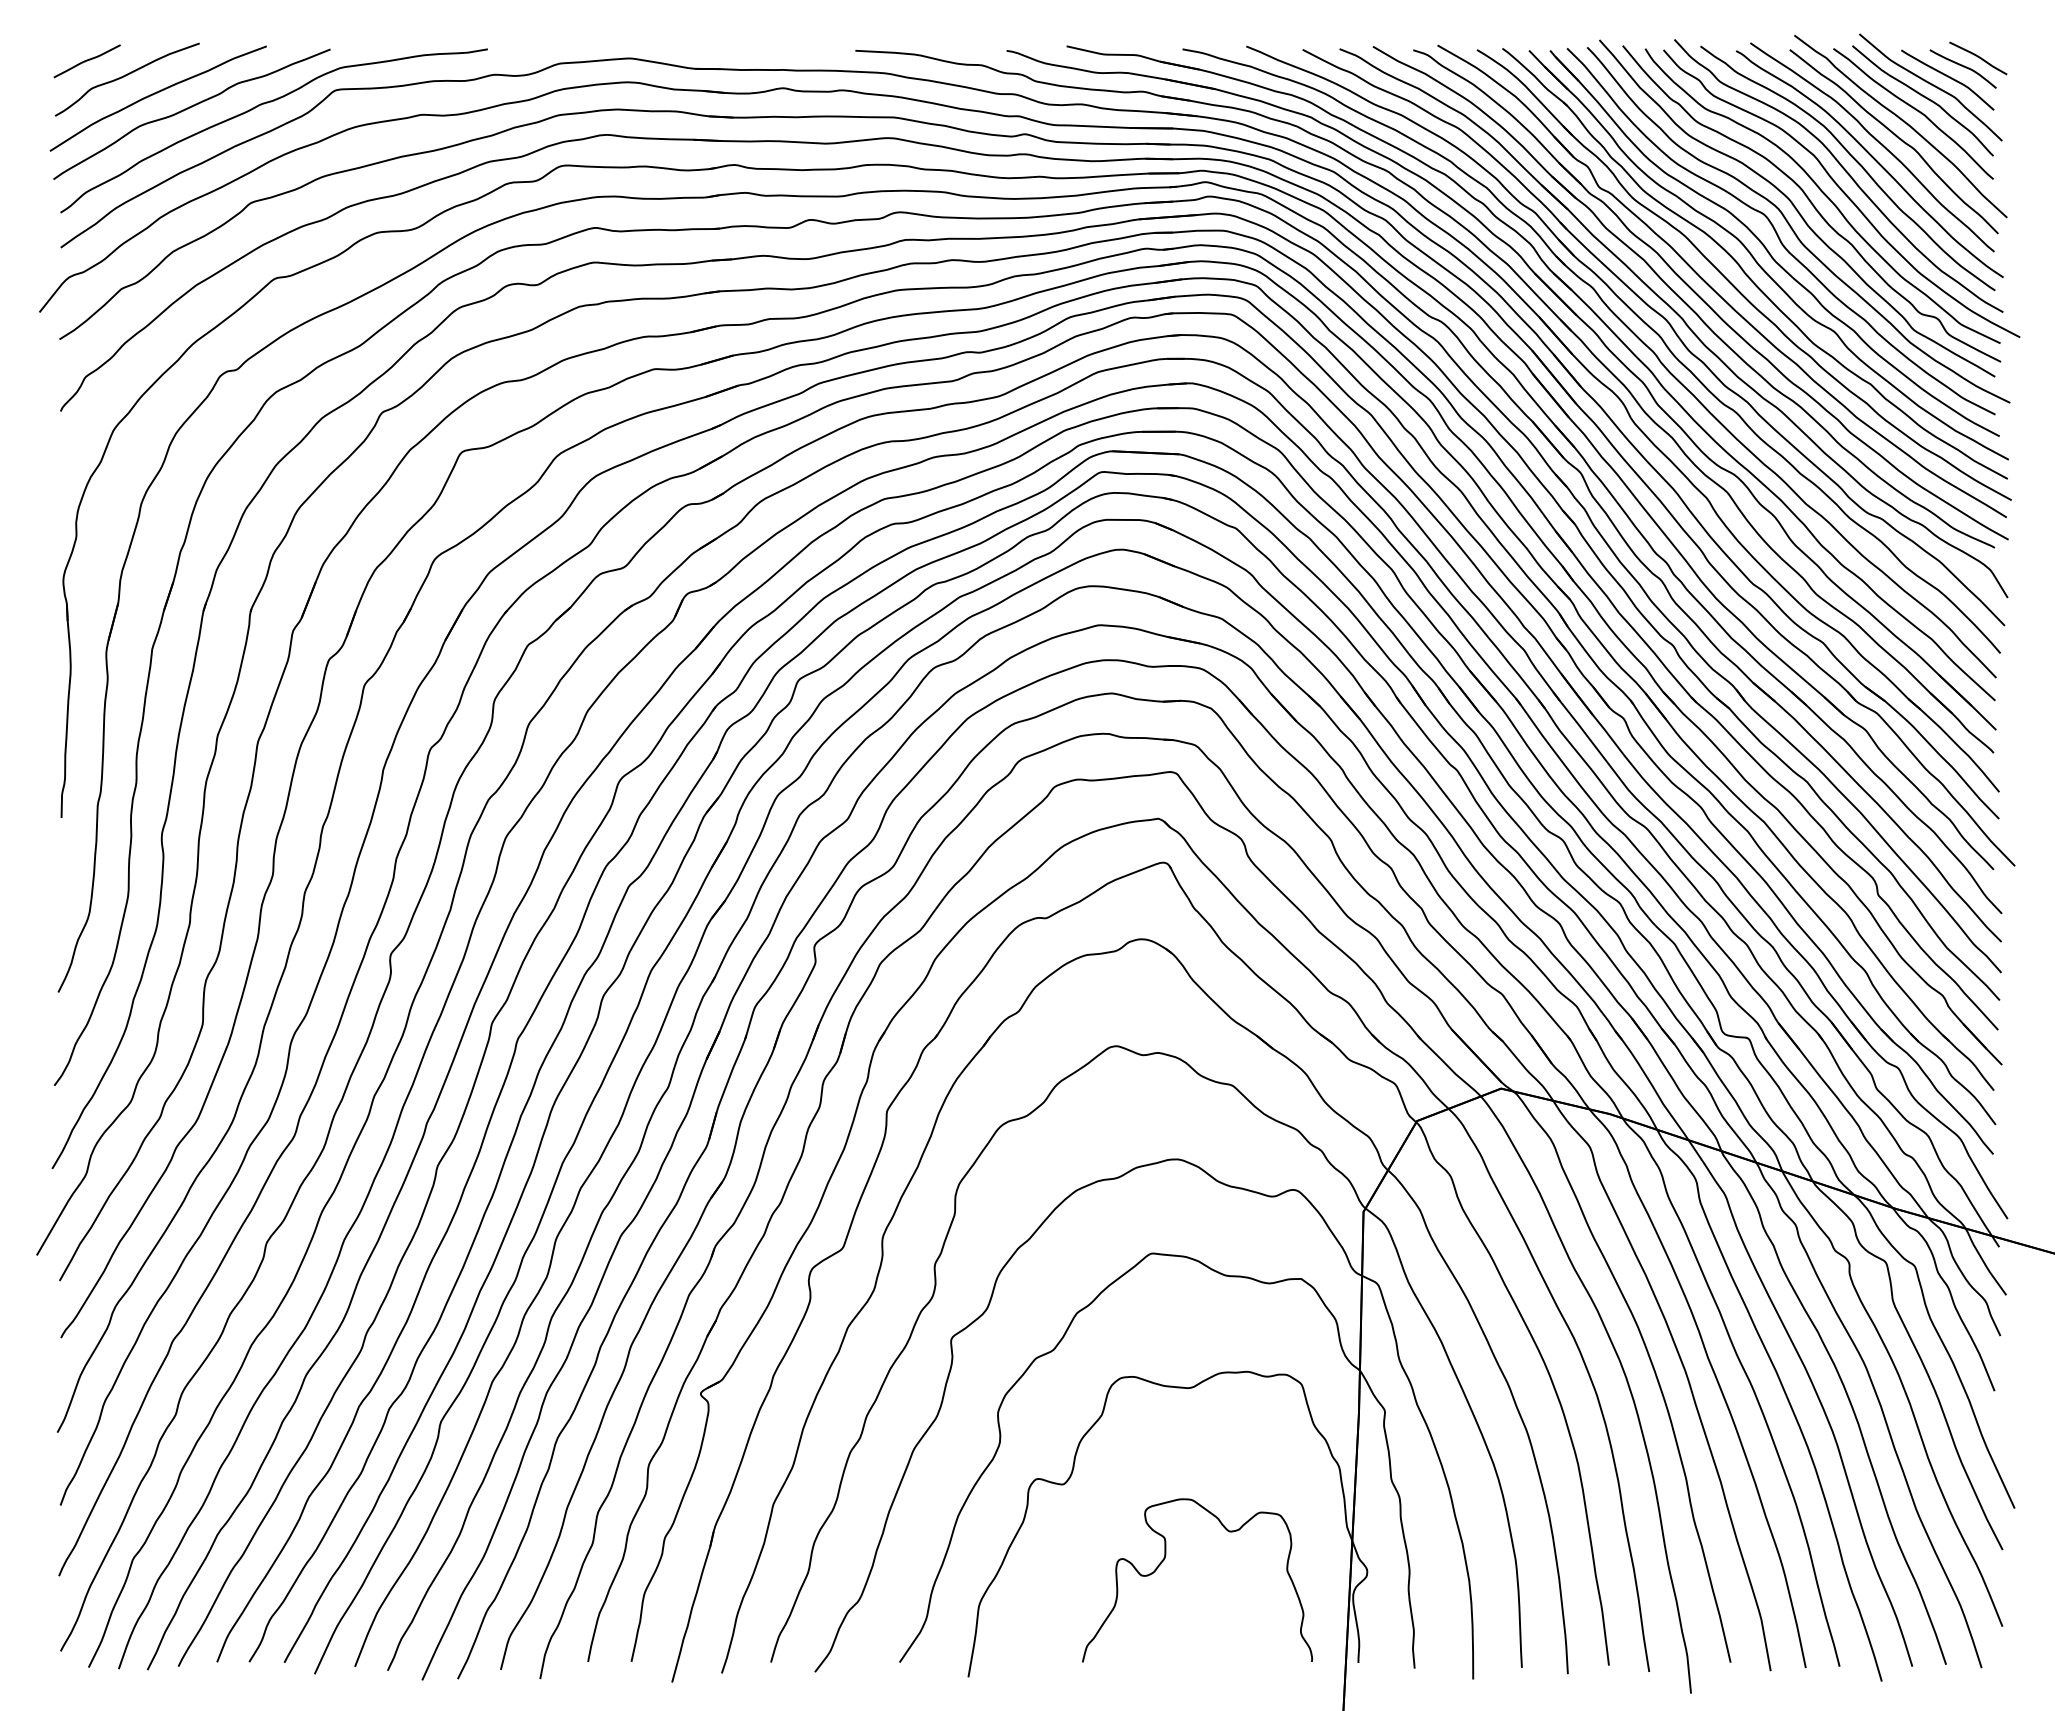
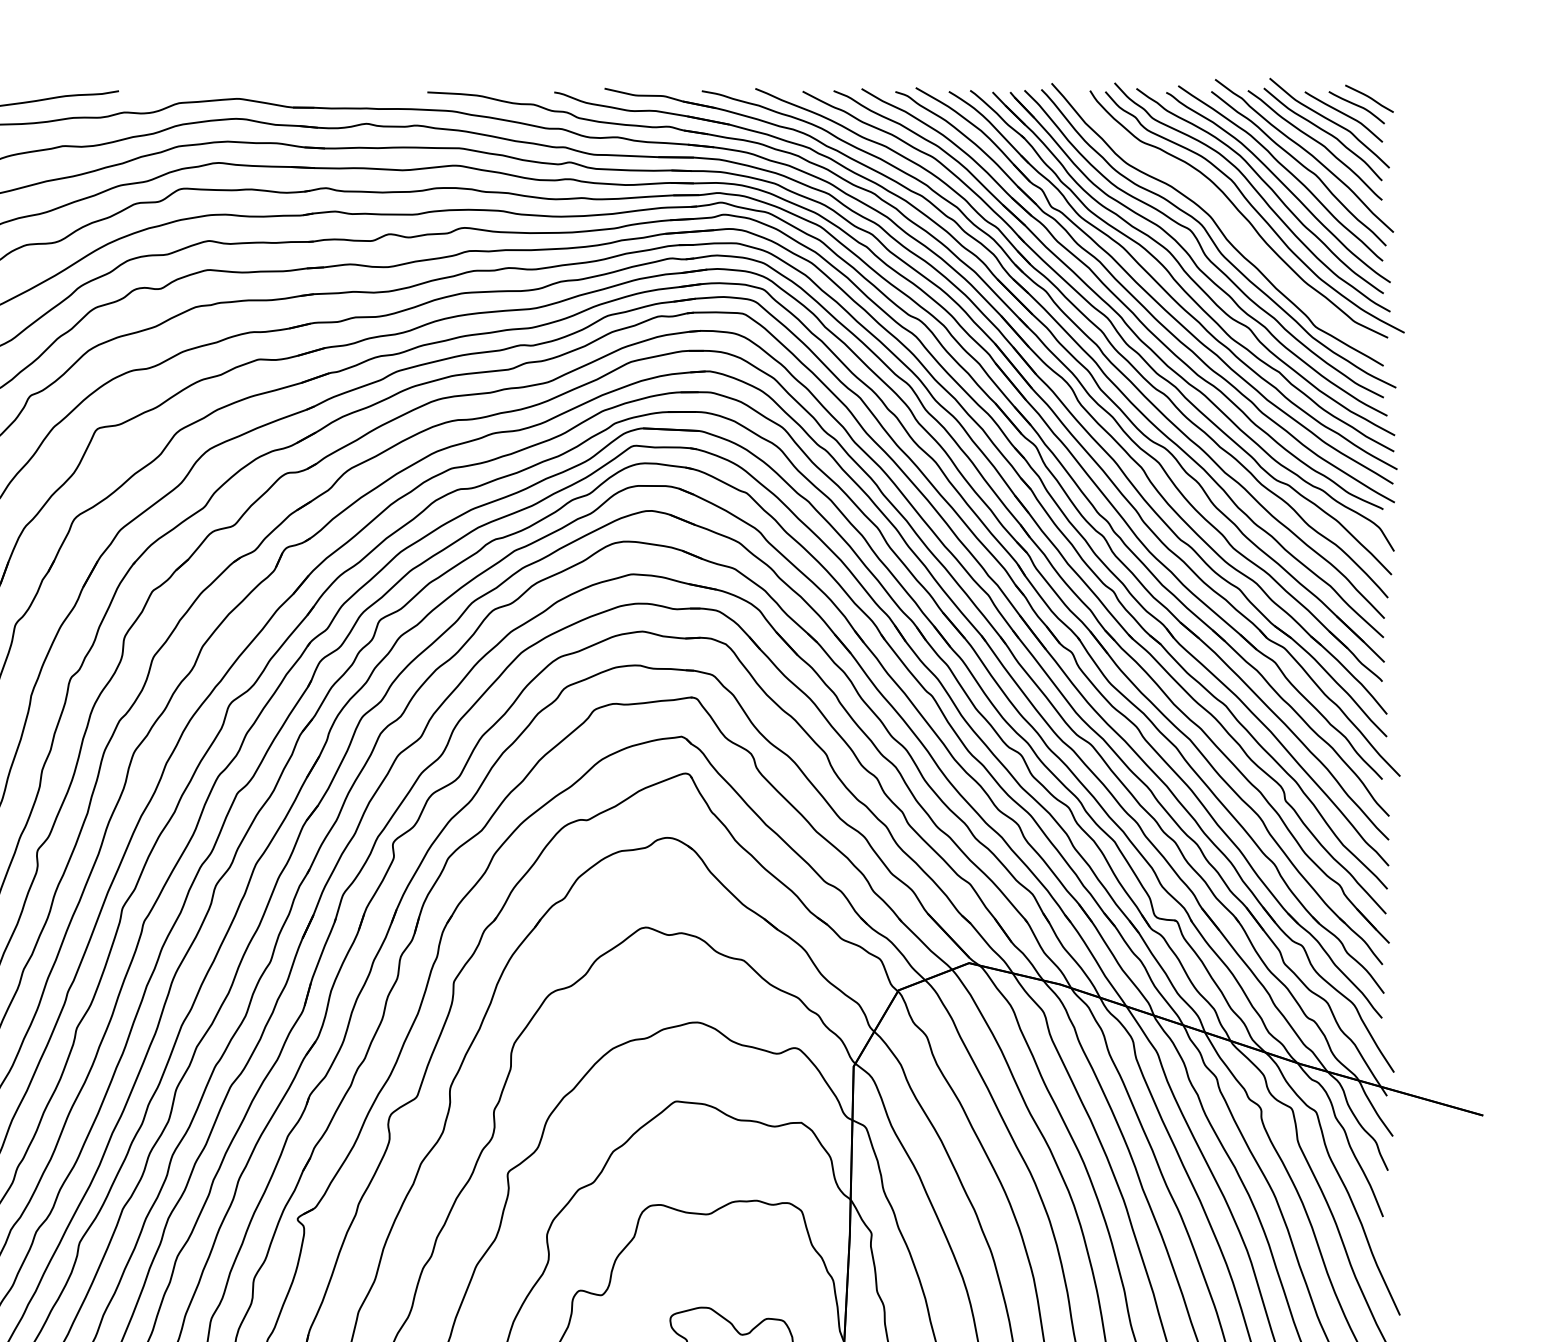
curve: (1811, 203) -> (1229, 220), removed

